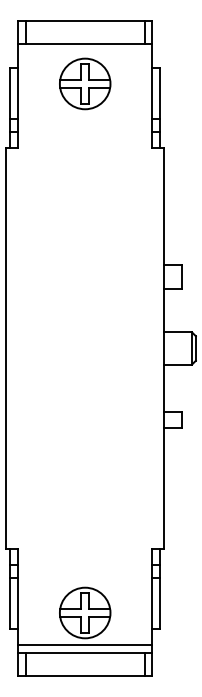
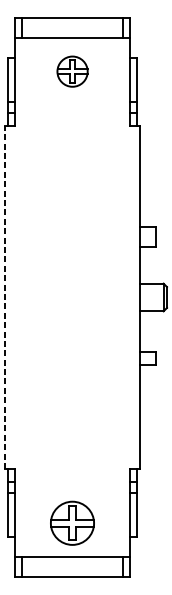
part: (85, 83) -> (72, 71), size x0.7
line: (6, 348) -> (5, 297), solid -> dashed
line: (84, 645) -> (71, 551), removed

